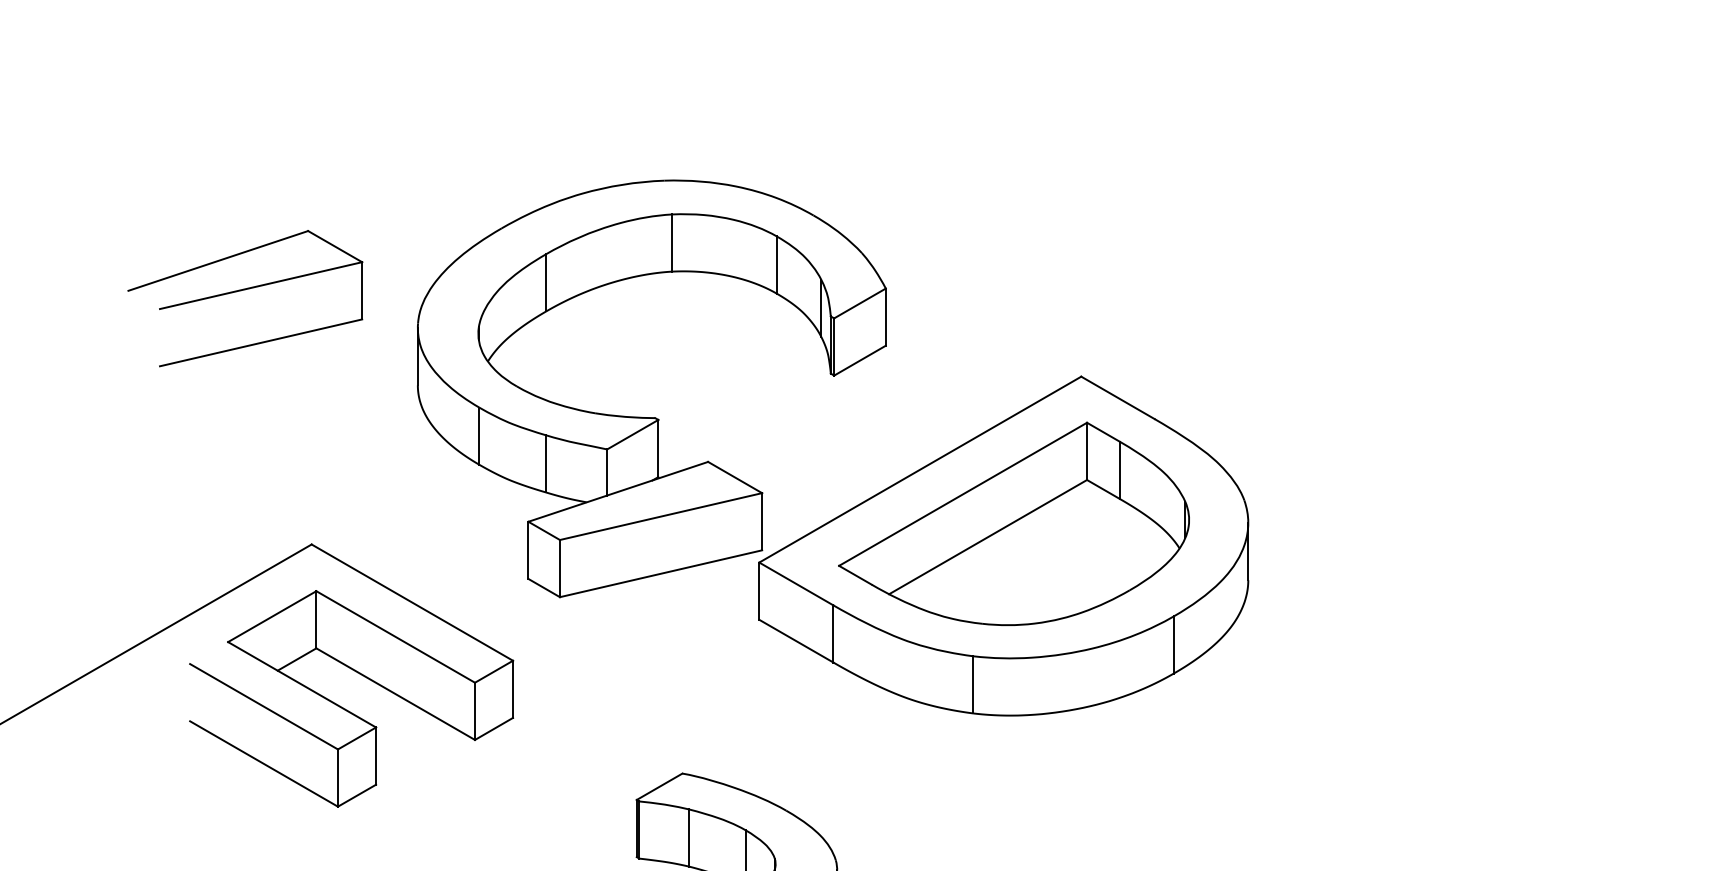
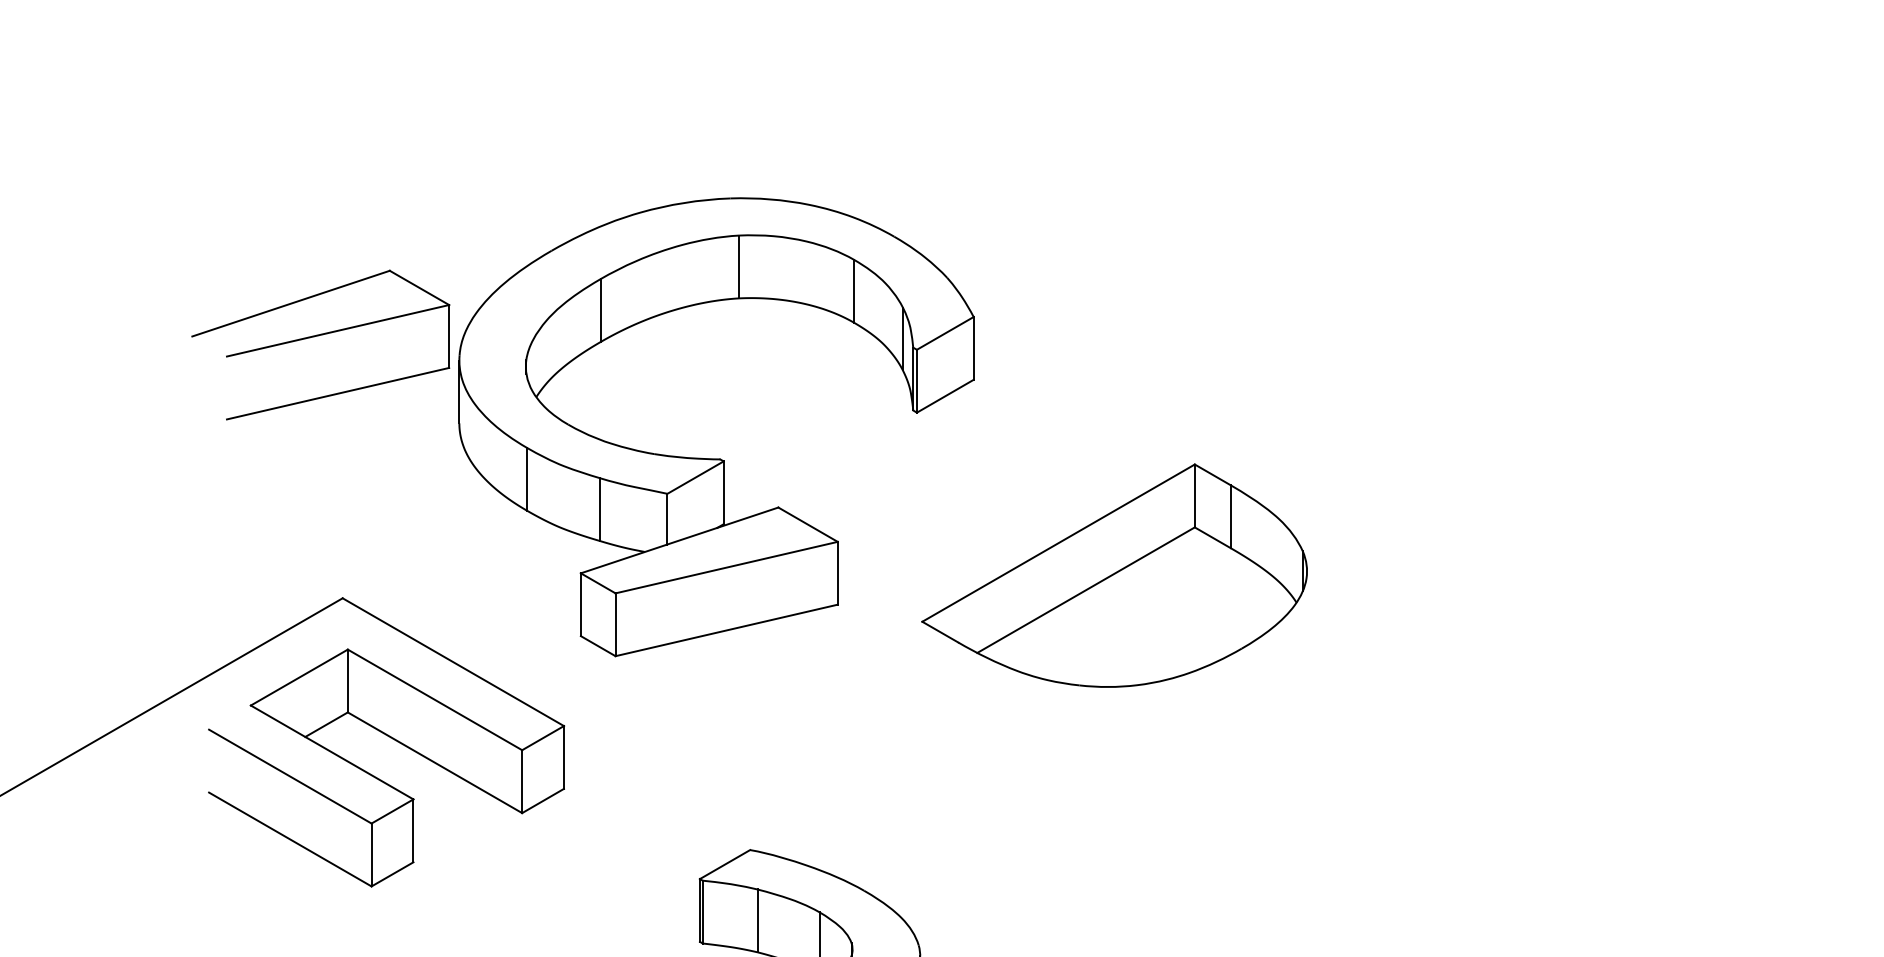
part: (243, 290) -> (318, 336), moved
part: (1003, 545) -> (1102, 599), removed

